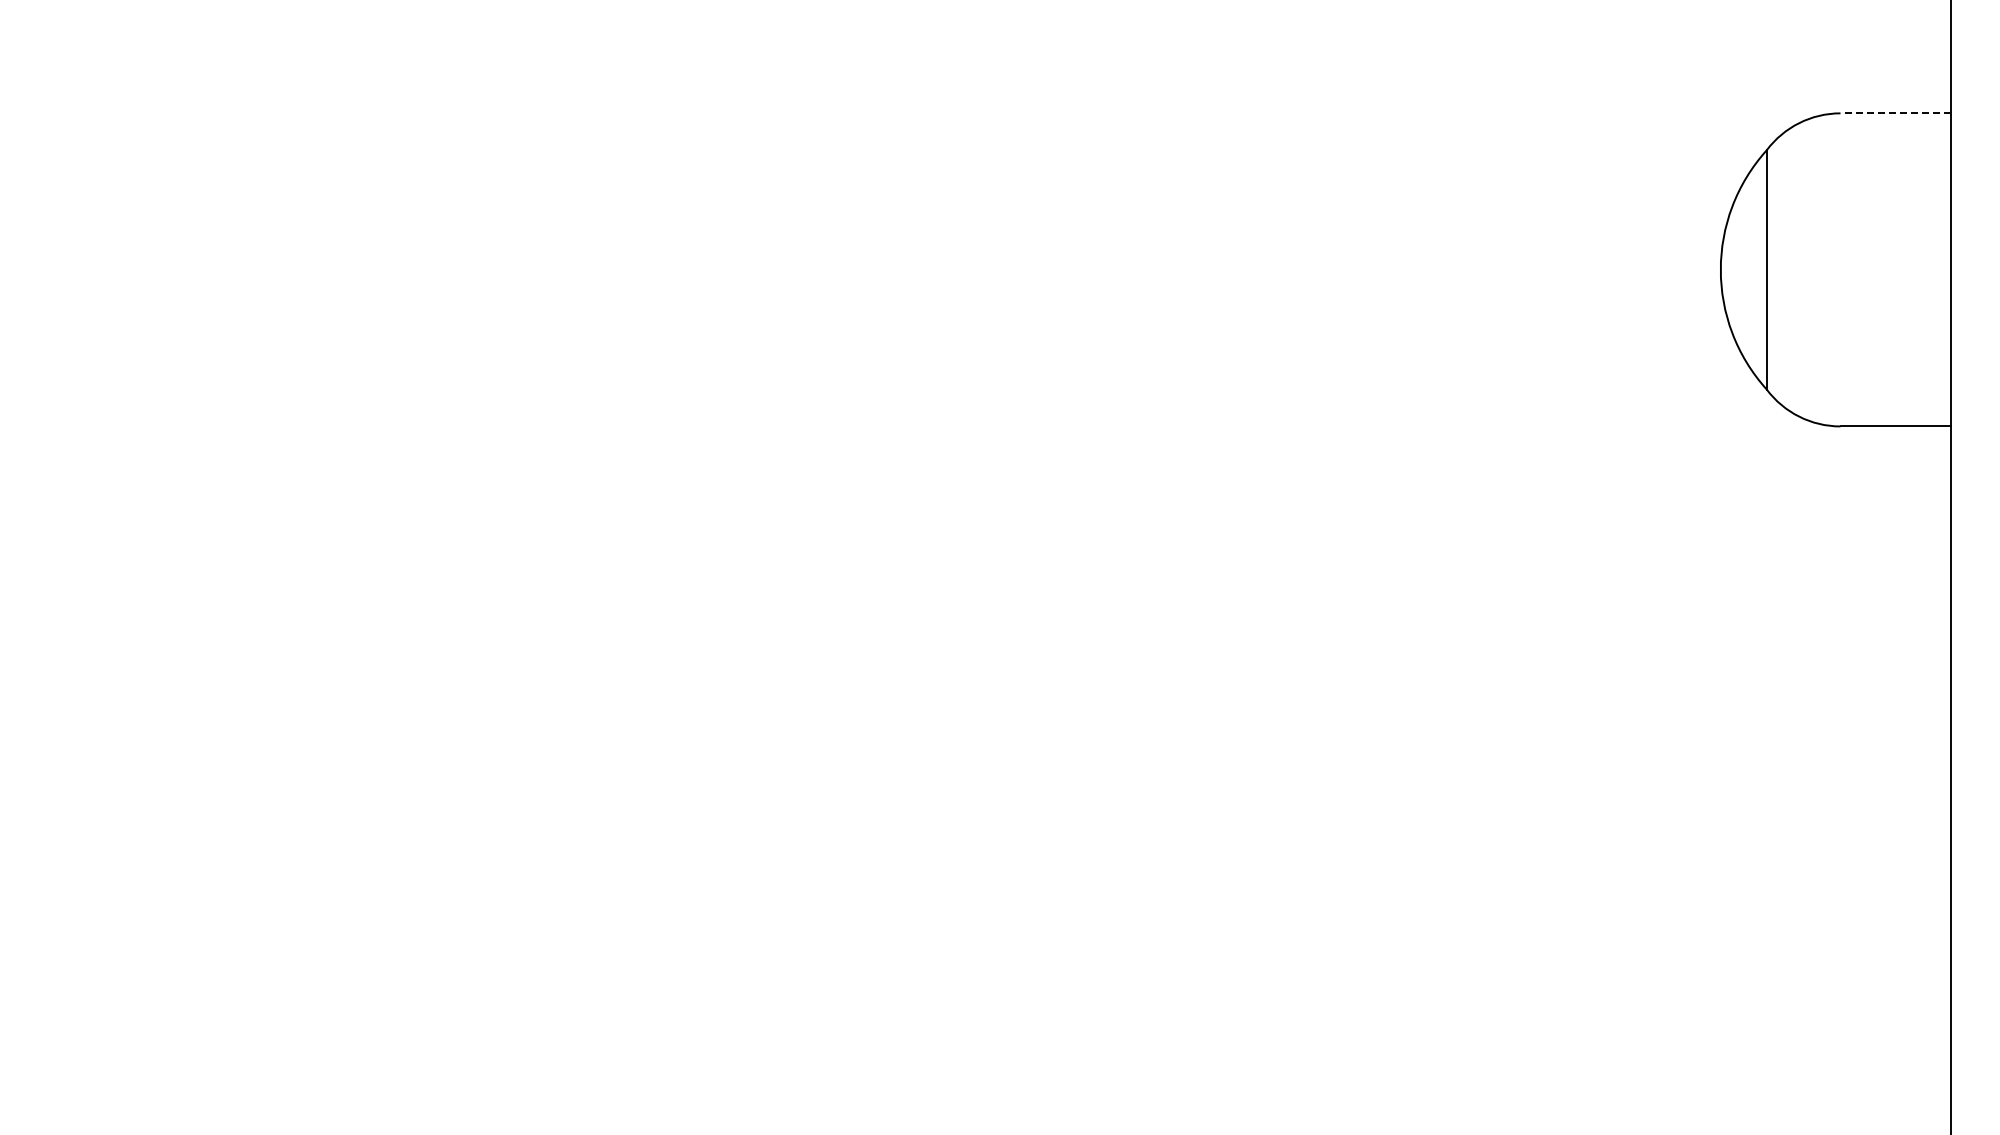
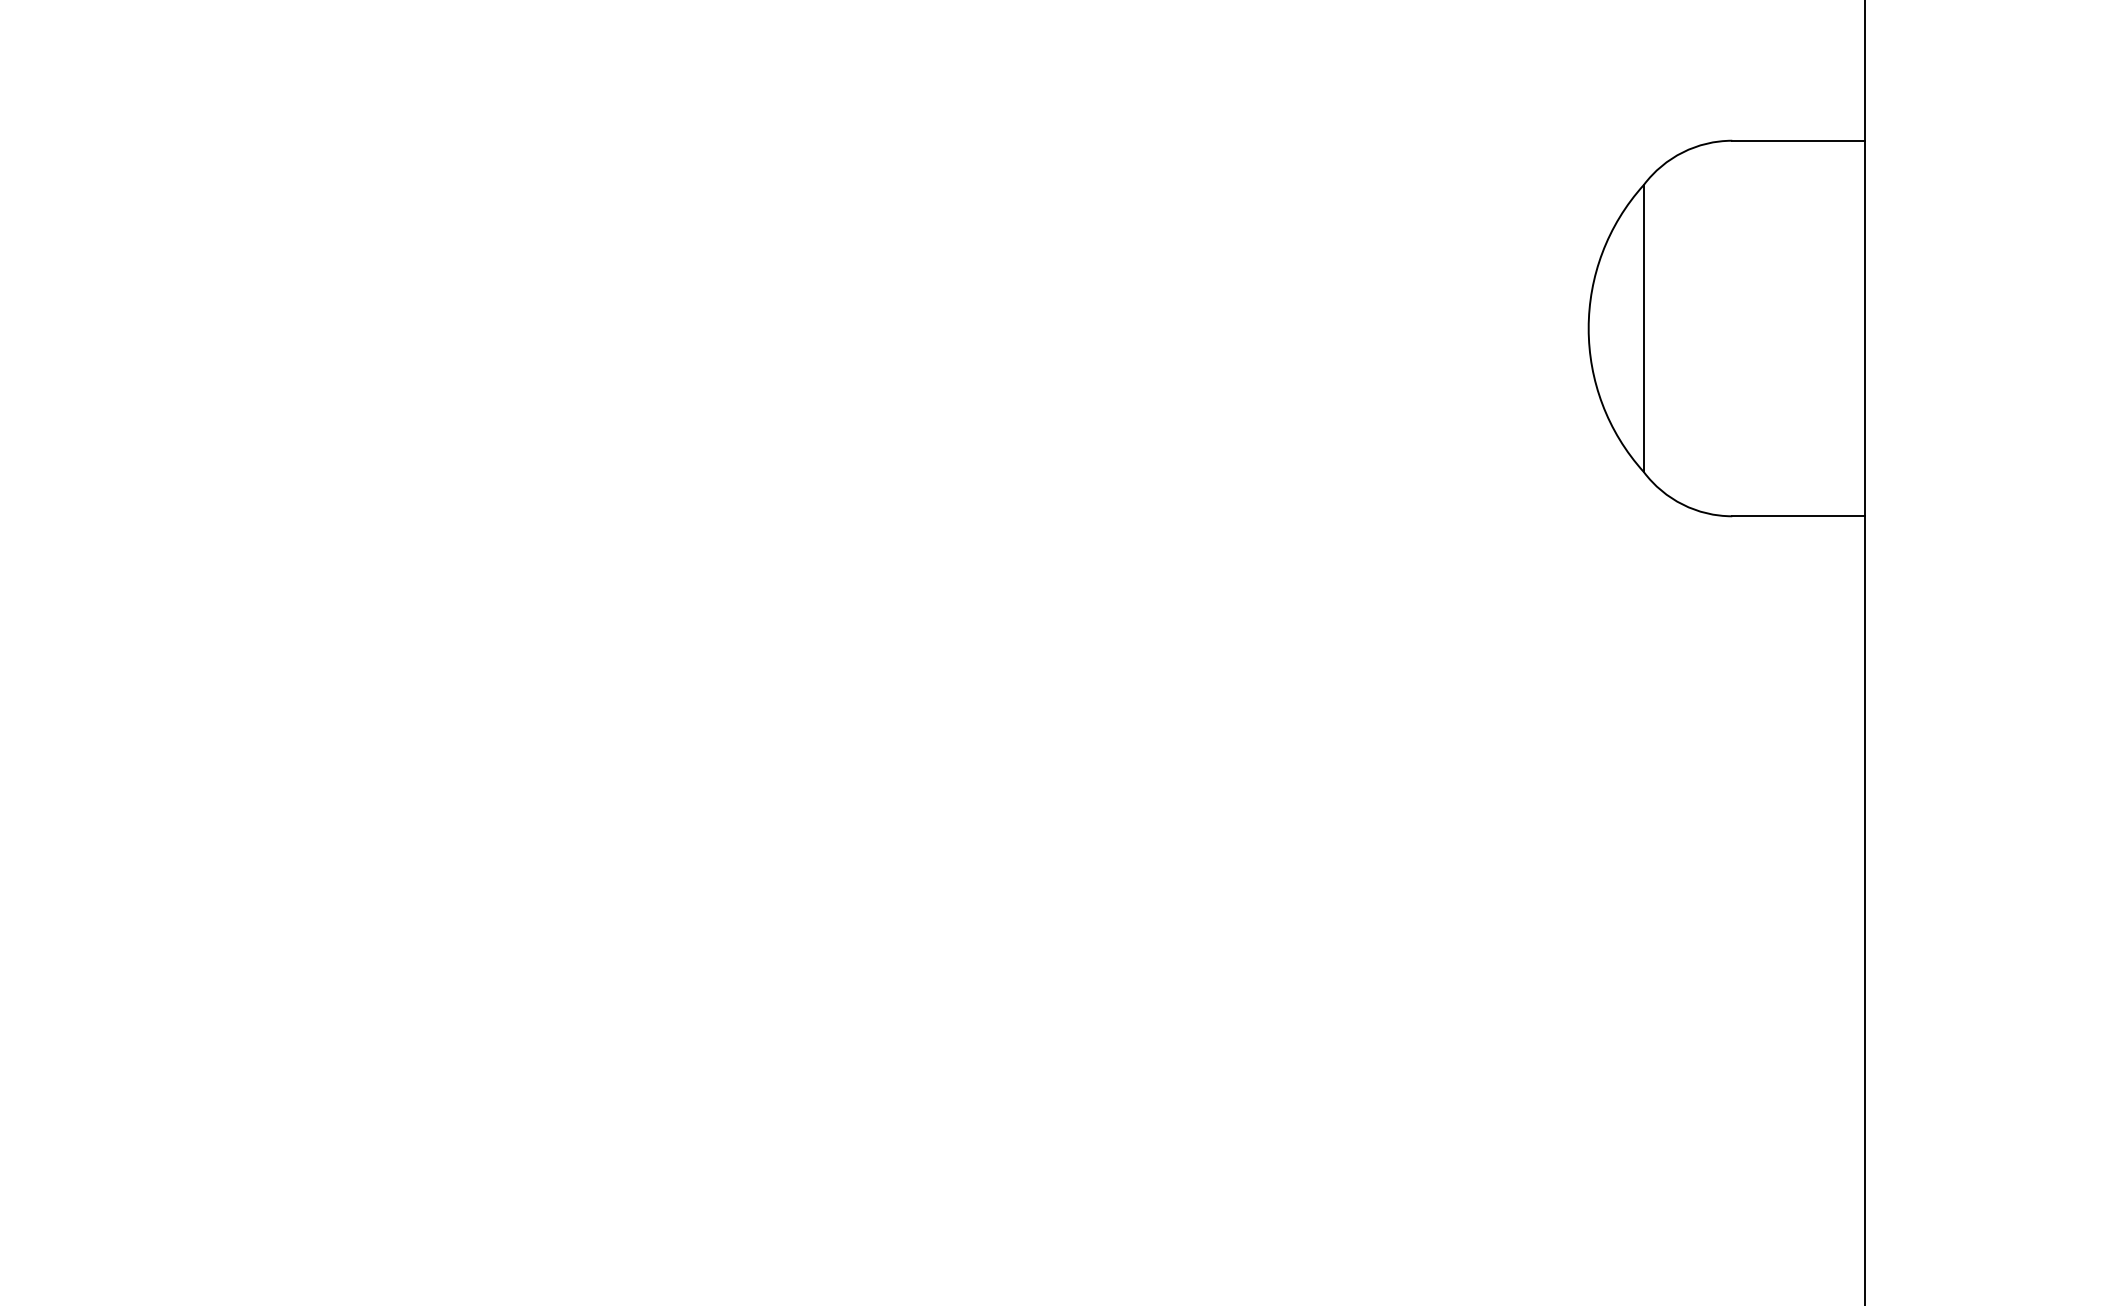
line: (1895, 113) -> (1798, 140), dashed -> solid

